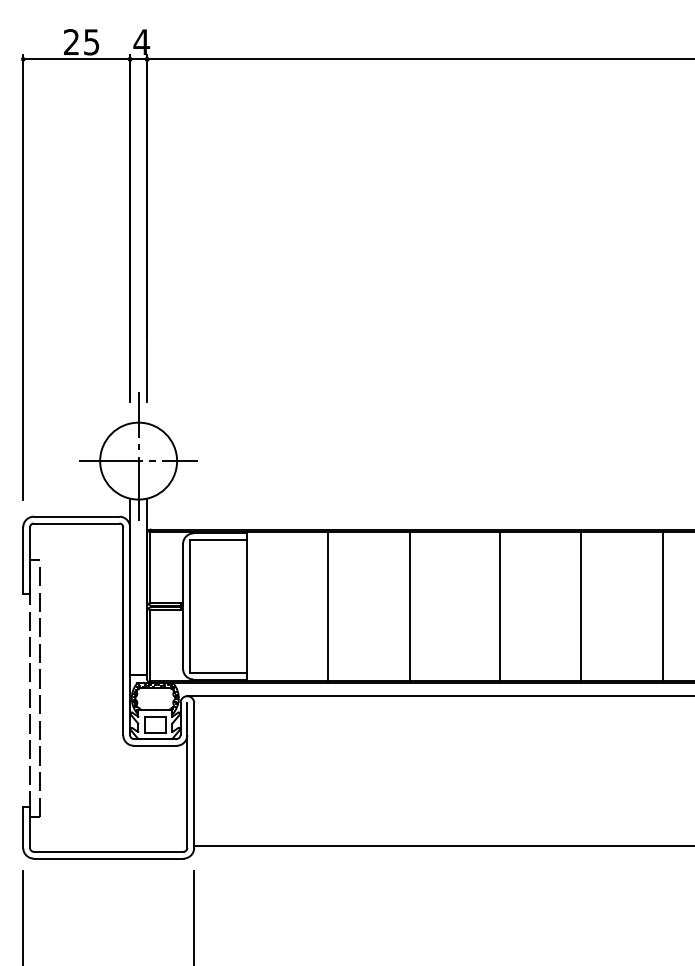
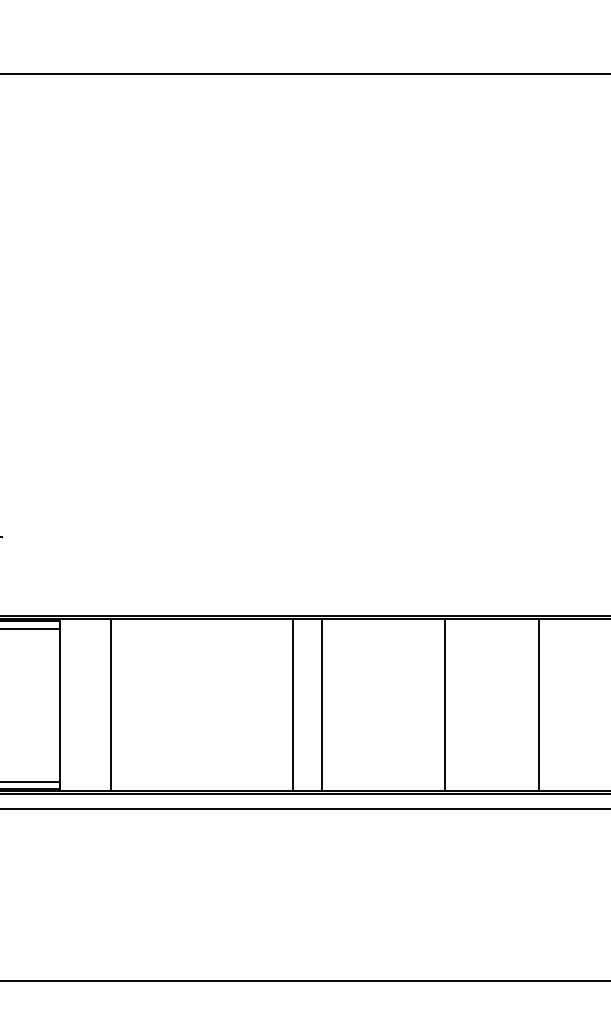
line: (328, 606) -> (110, 705), moved
line: (409, 606) -> (293, 705), moved
line: (500, 606) -> (321, 705), moved

